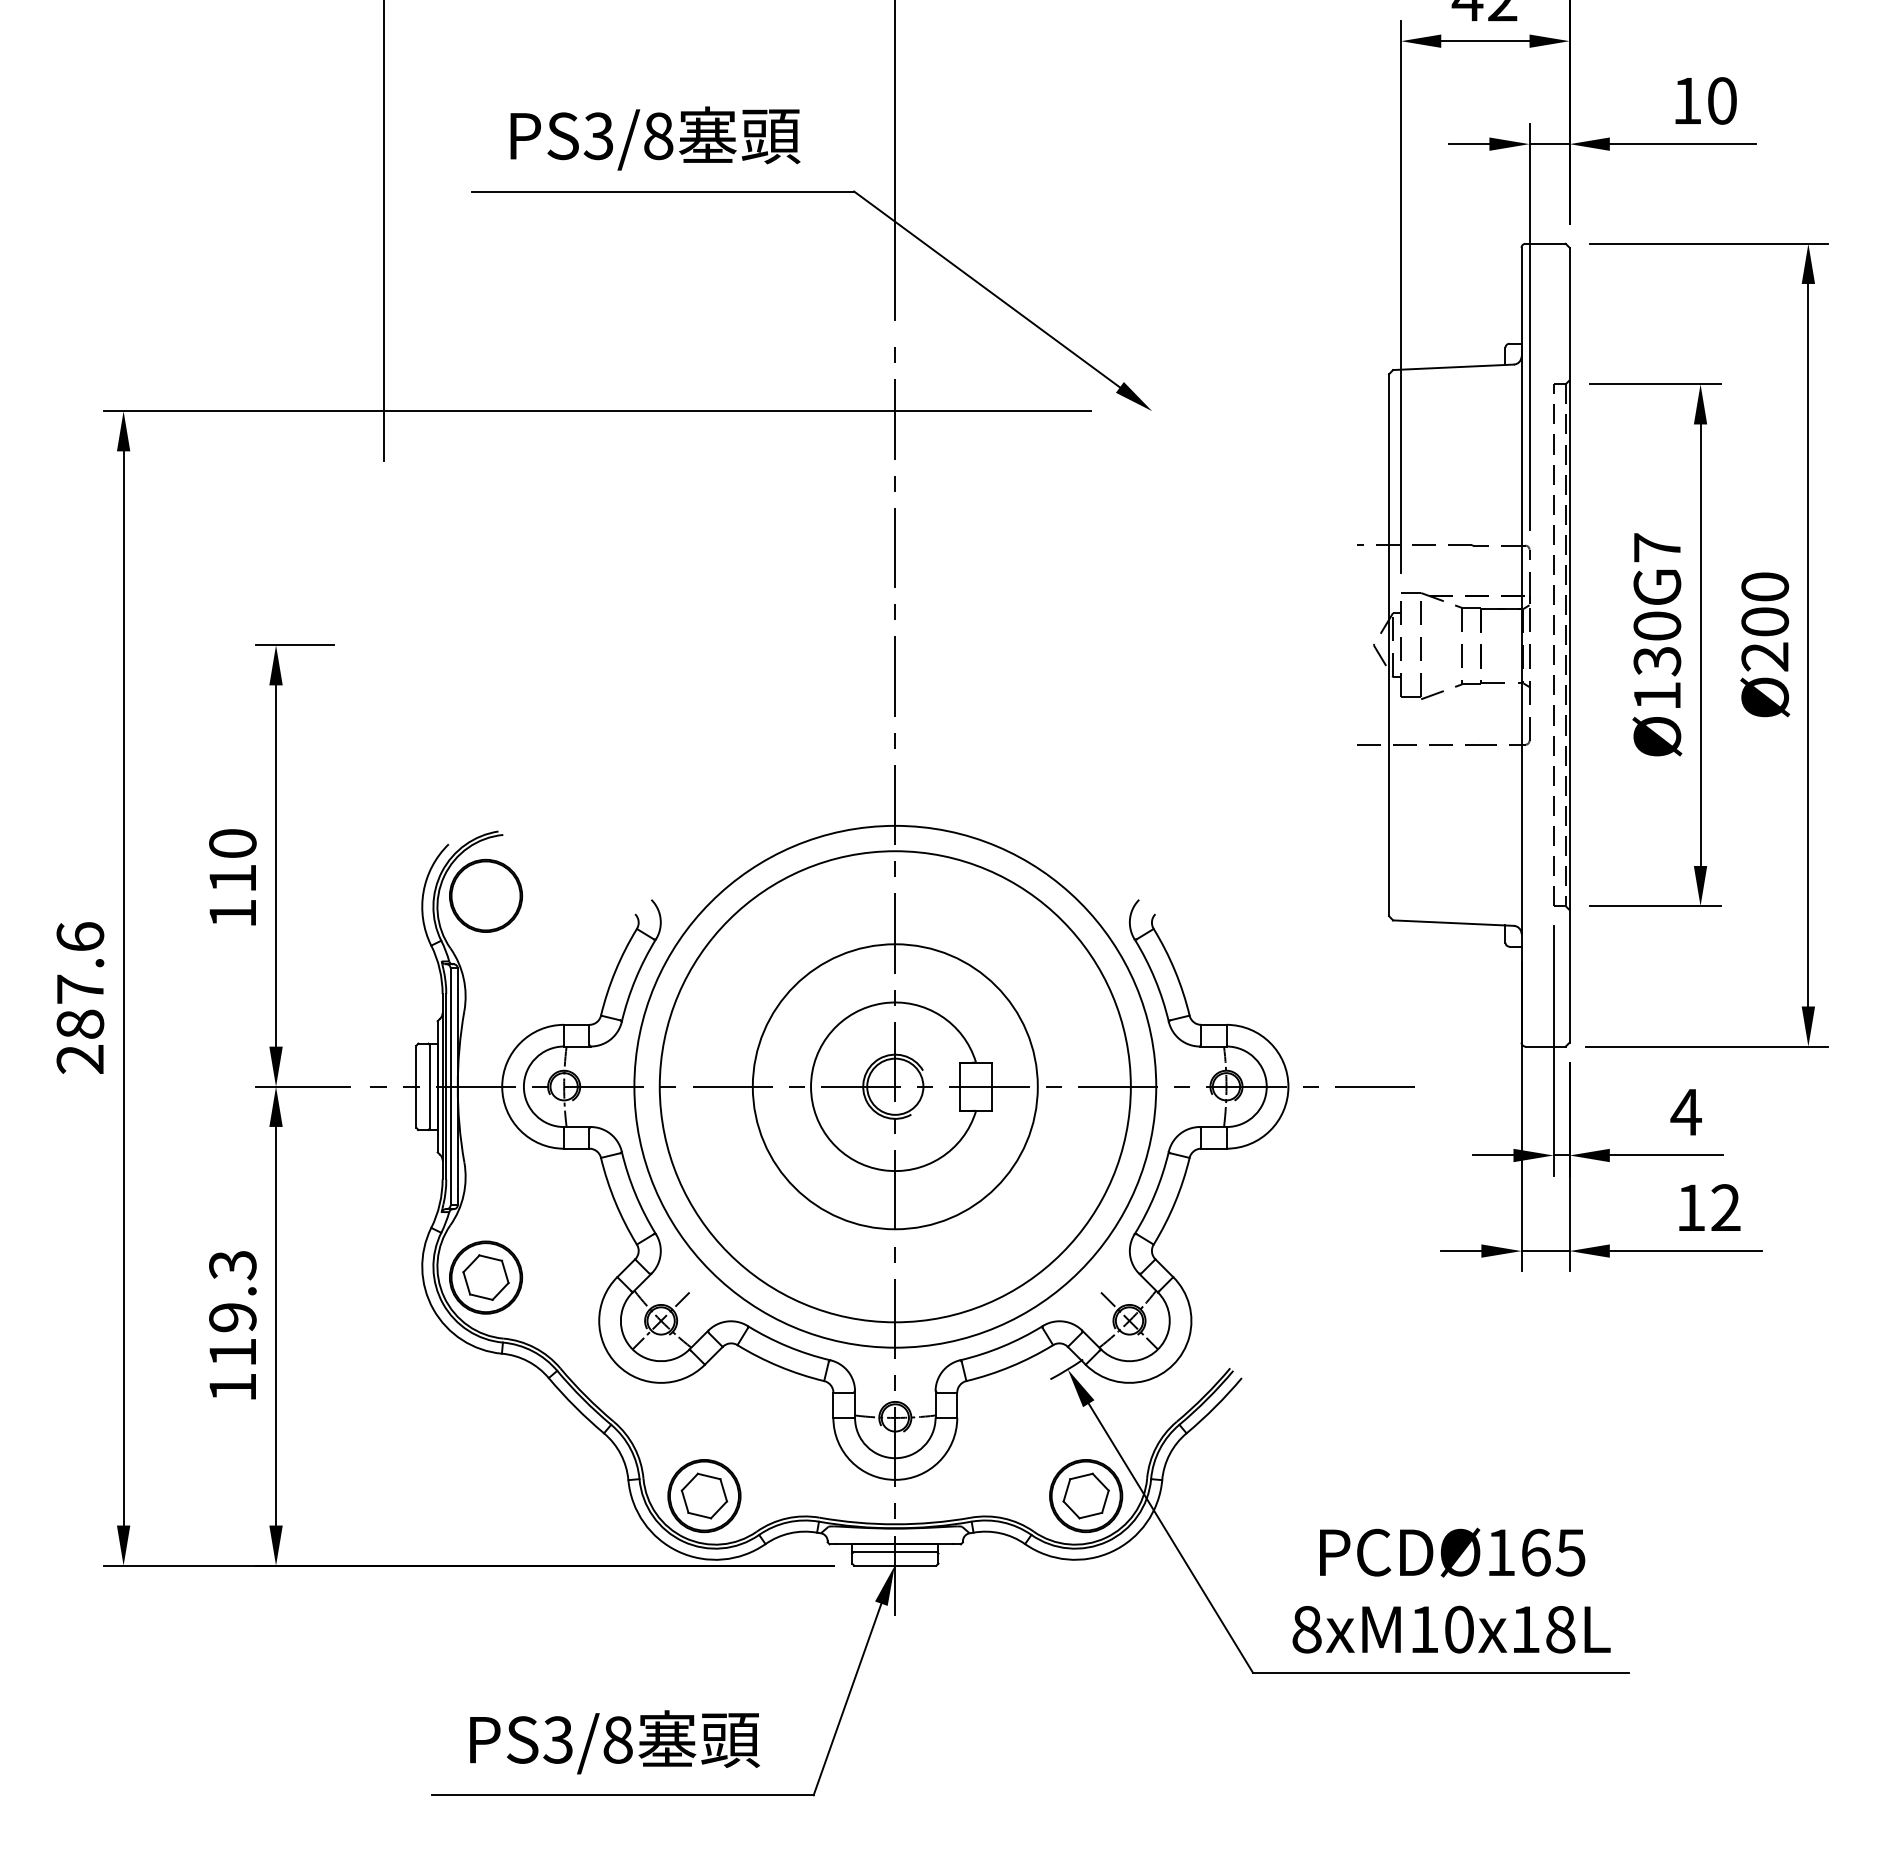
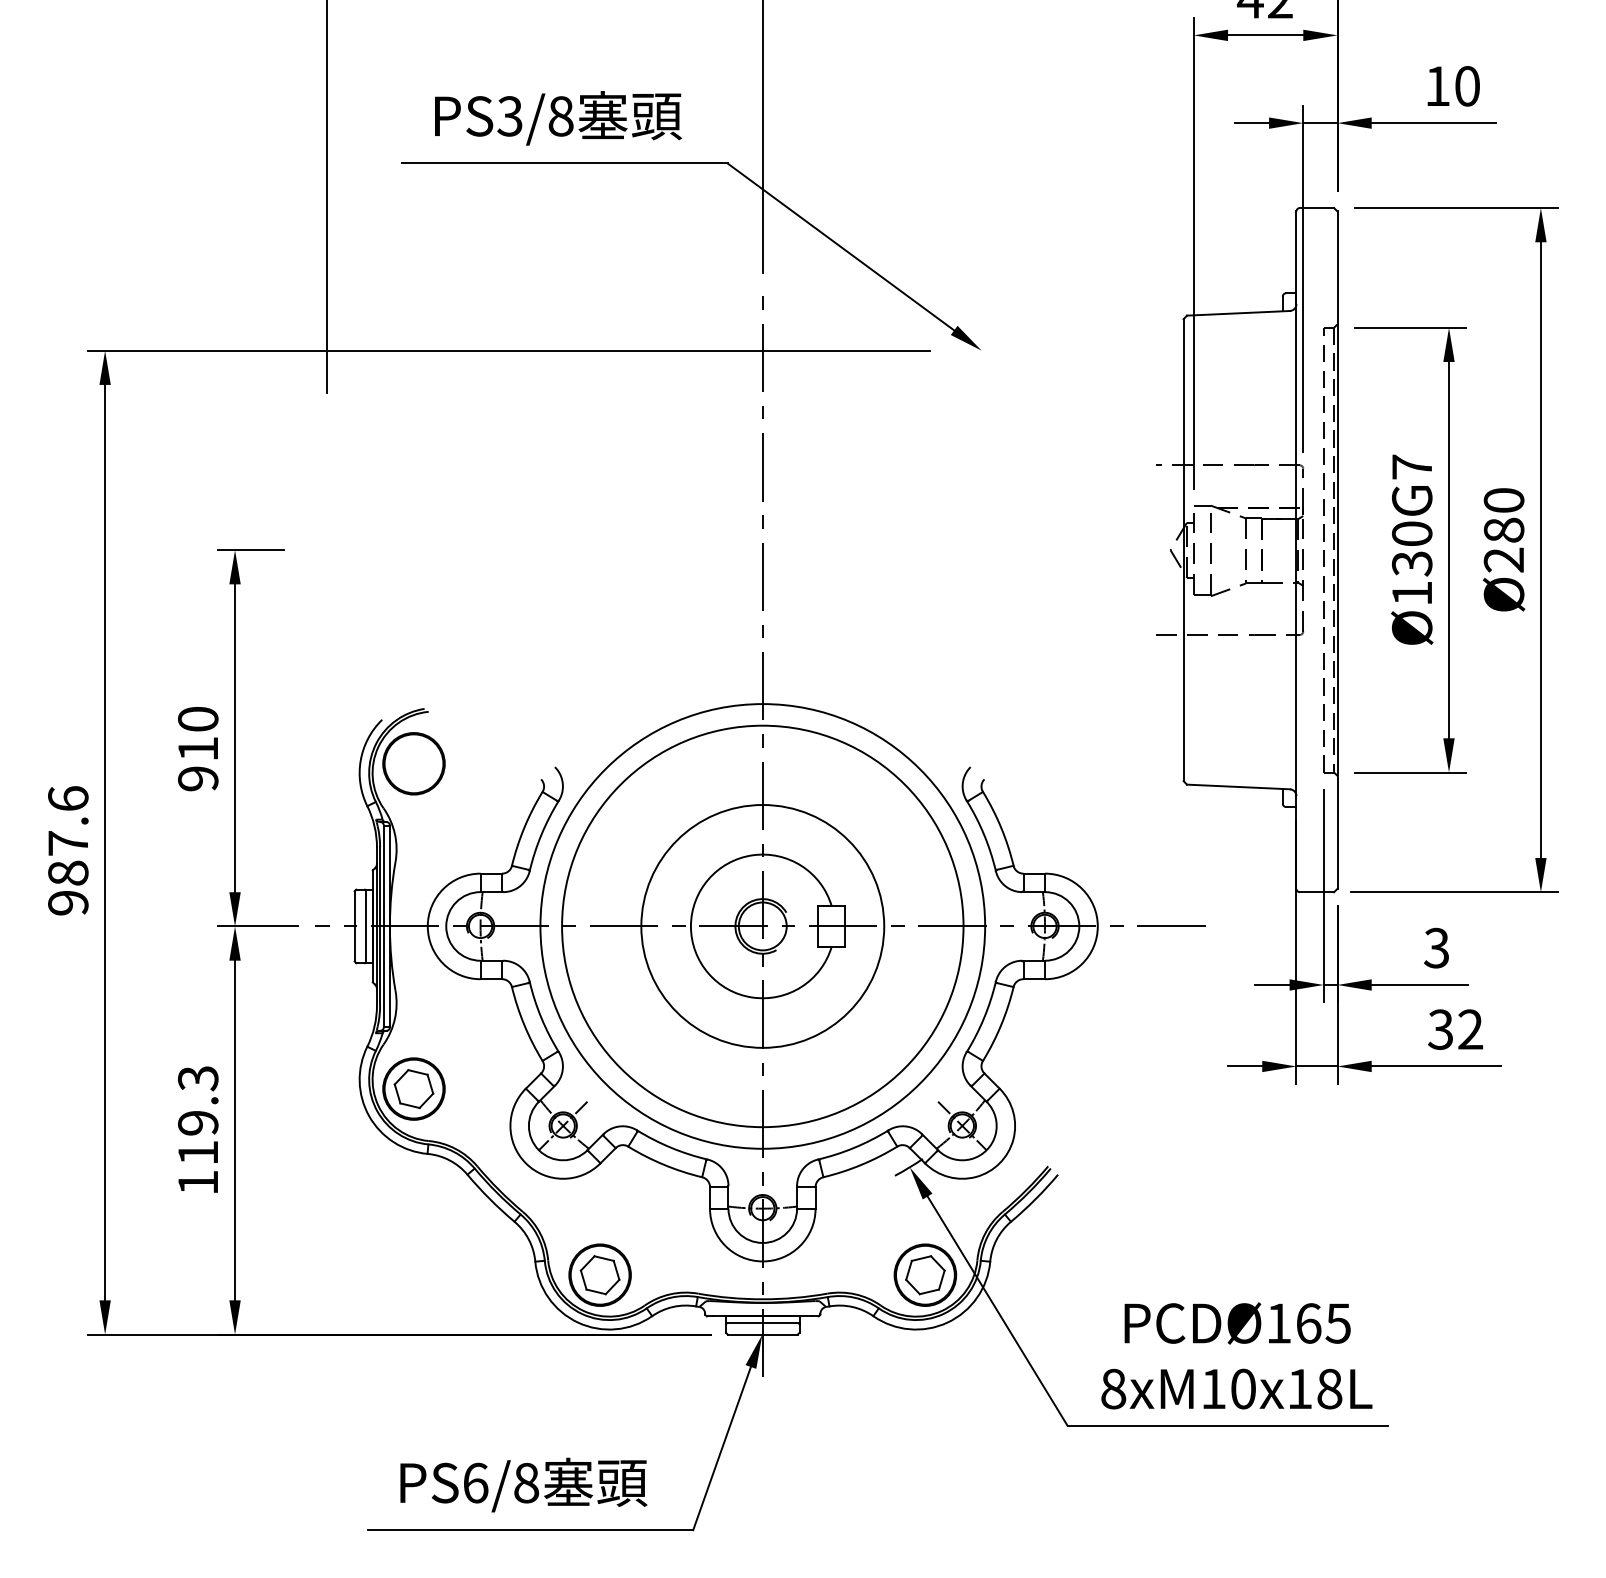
text: (1764, 621) -> (1503, 529), Ø200 -> Ø280
text: (232, 913) -> (197, 778), 110 -> 910
text: (80, 1059) -> (68, 903), 287.6 -> 987.6
text: (1685, 1112) -> (1436, 948), 4 -> 3
text: (1690, 1207) -> (1440, 1029), 12 -> 32
text: (558, 1739) -> (475, 1482), PS3/8 -> PS6/8

